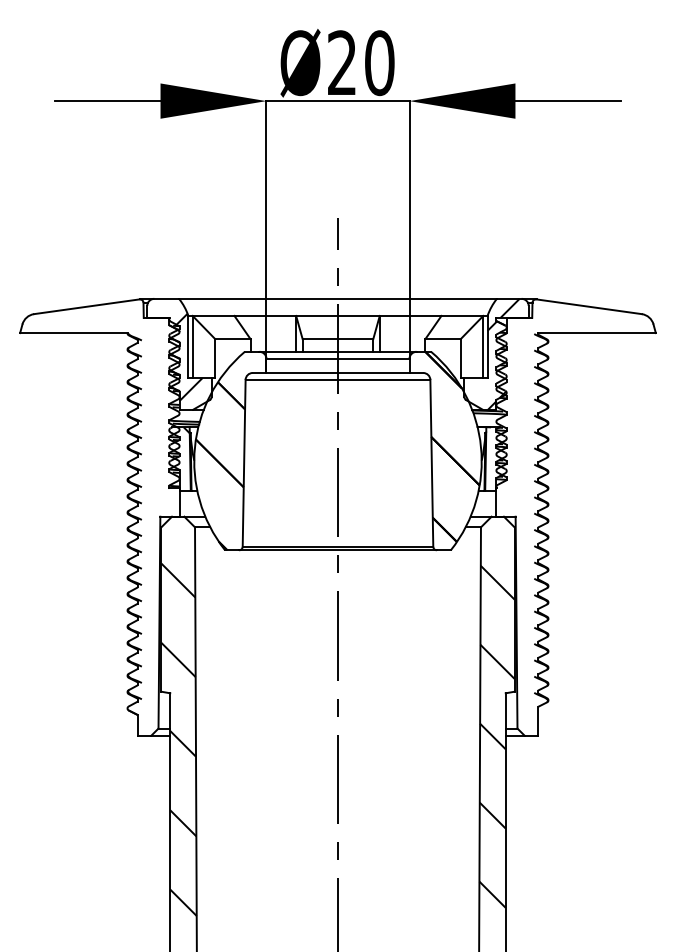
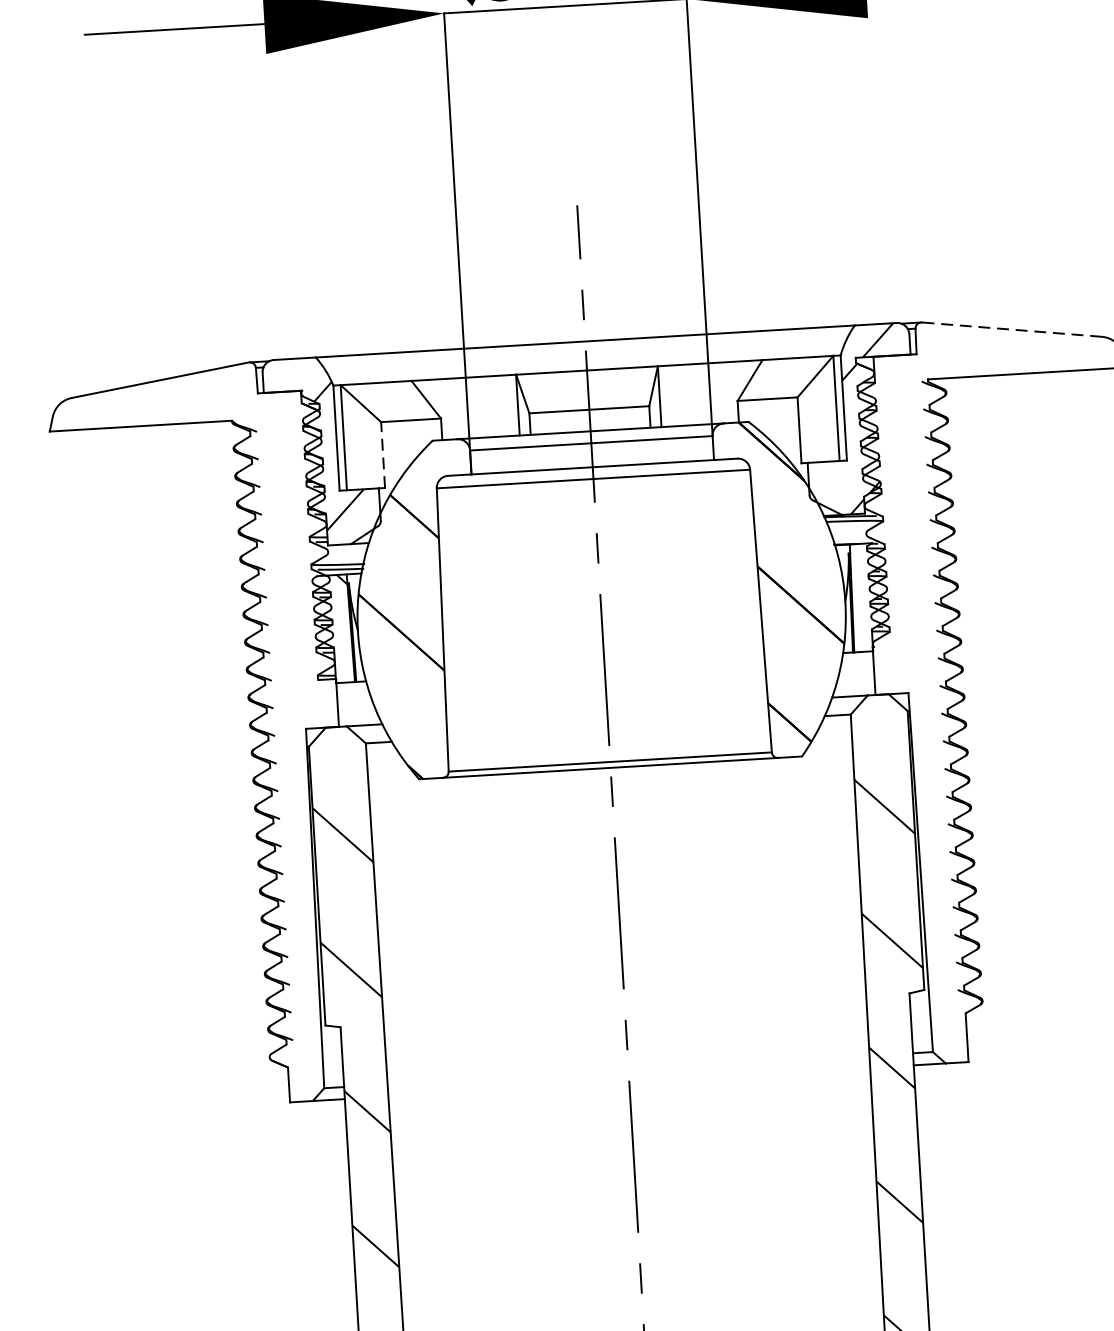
line: (588, 306) -> (1010, 329), solid -> dashed
line: (215, 358) -> (383, 455), solid -> dashed

